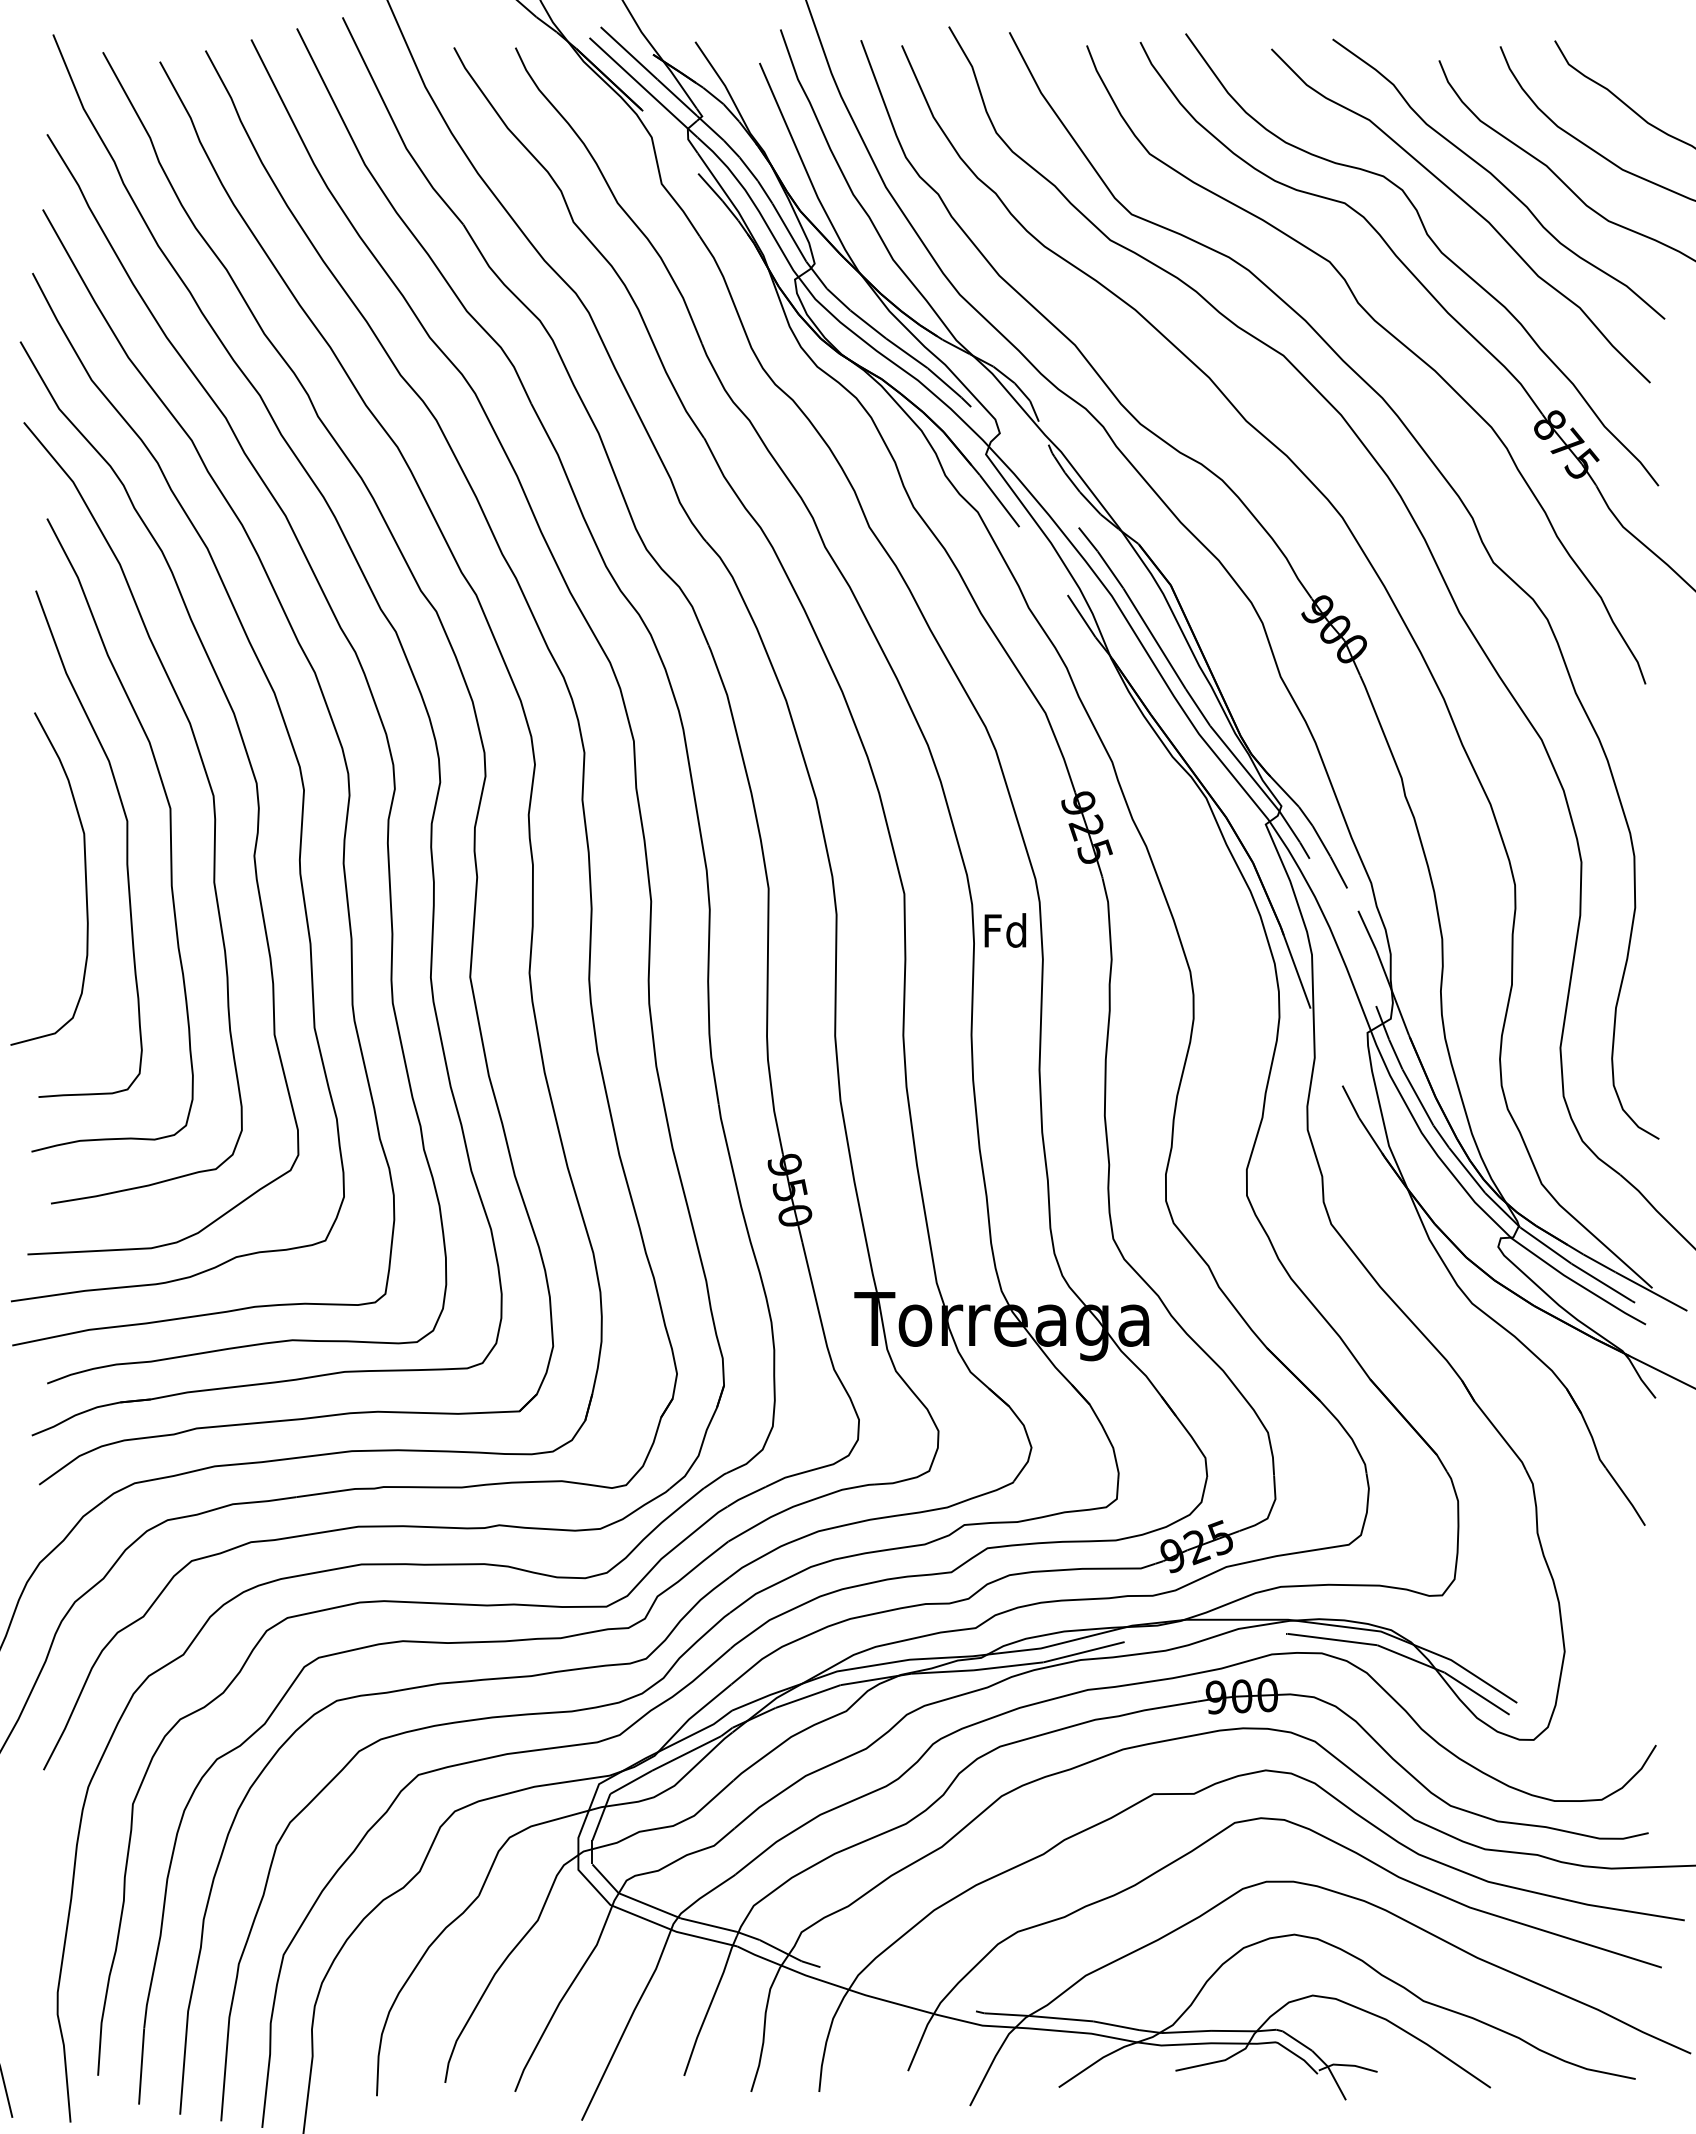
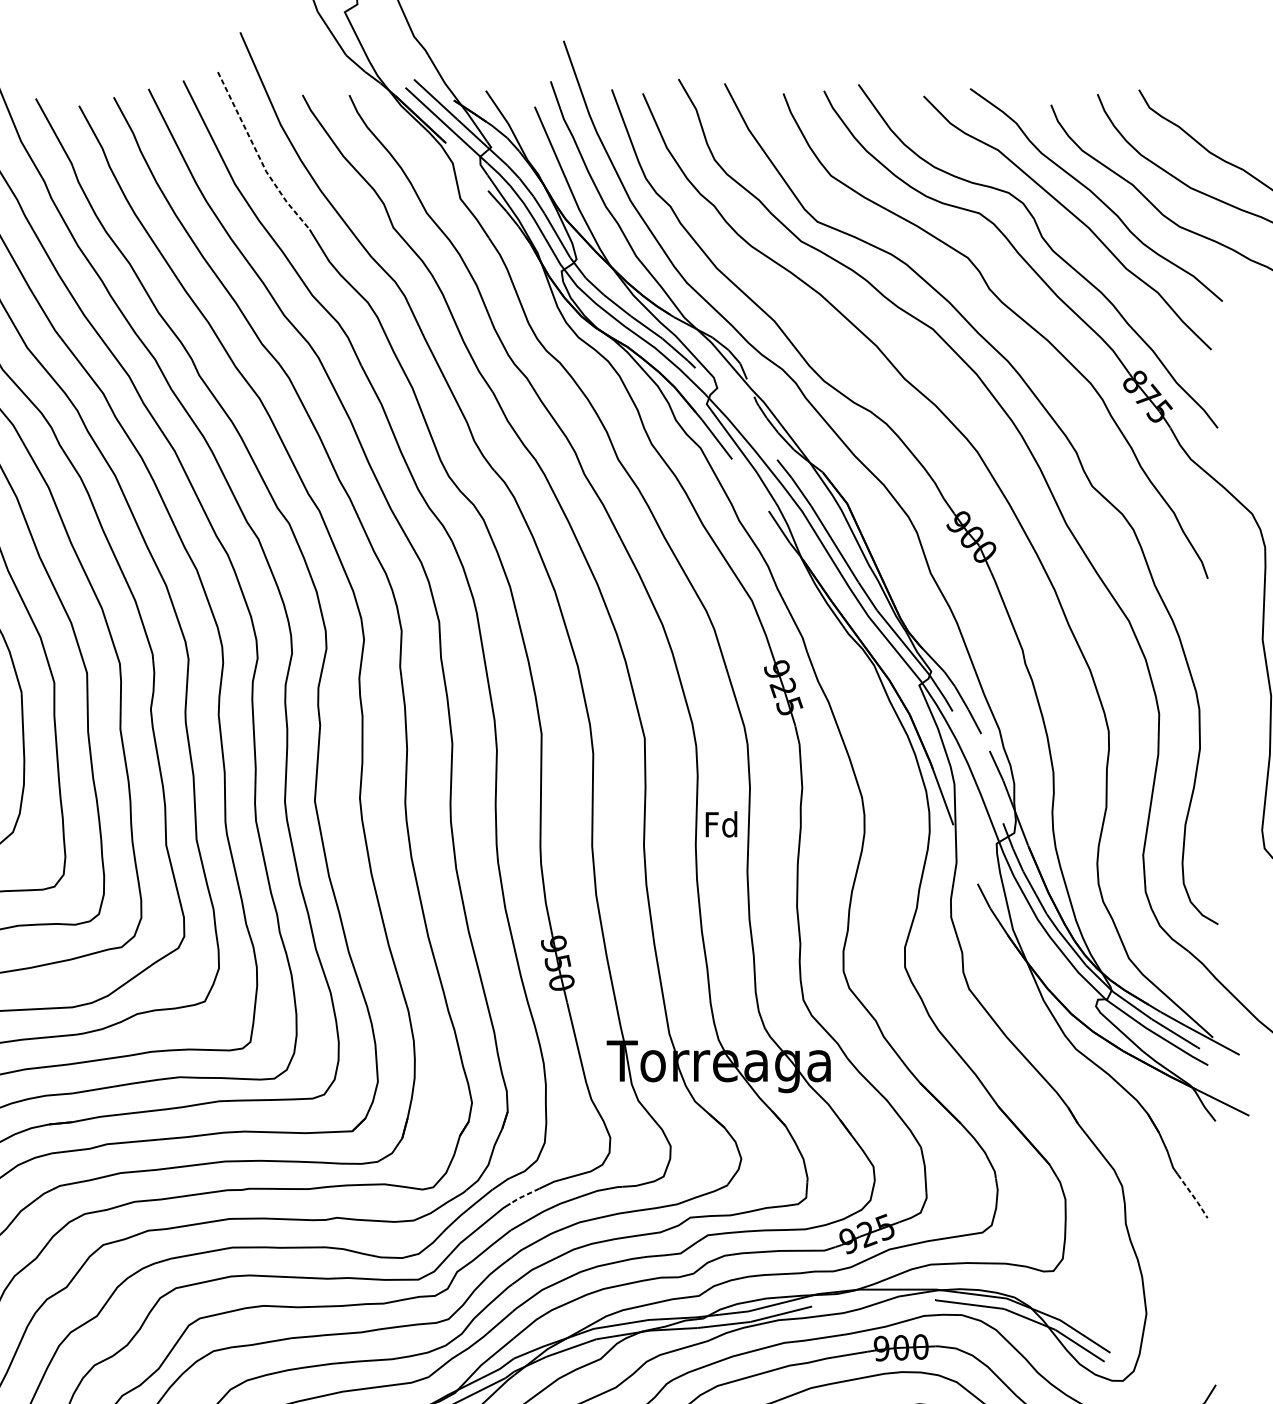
line: (395, 127) -> (258, 155), solid -> dashed
text: (1005, 930) -> (721, 824), moved
line: (745, 1496) -> (524, 1195), solid -> dashed
line: (1626, 1497) -> (1193, 1196), solid -> dashed

